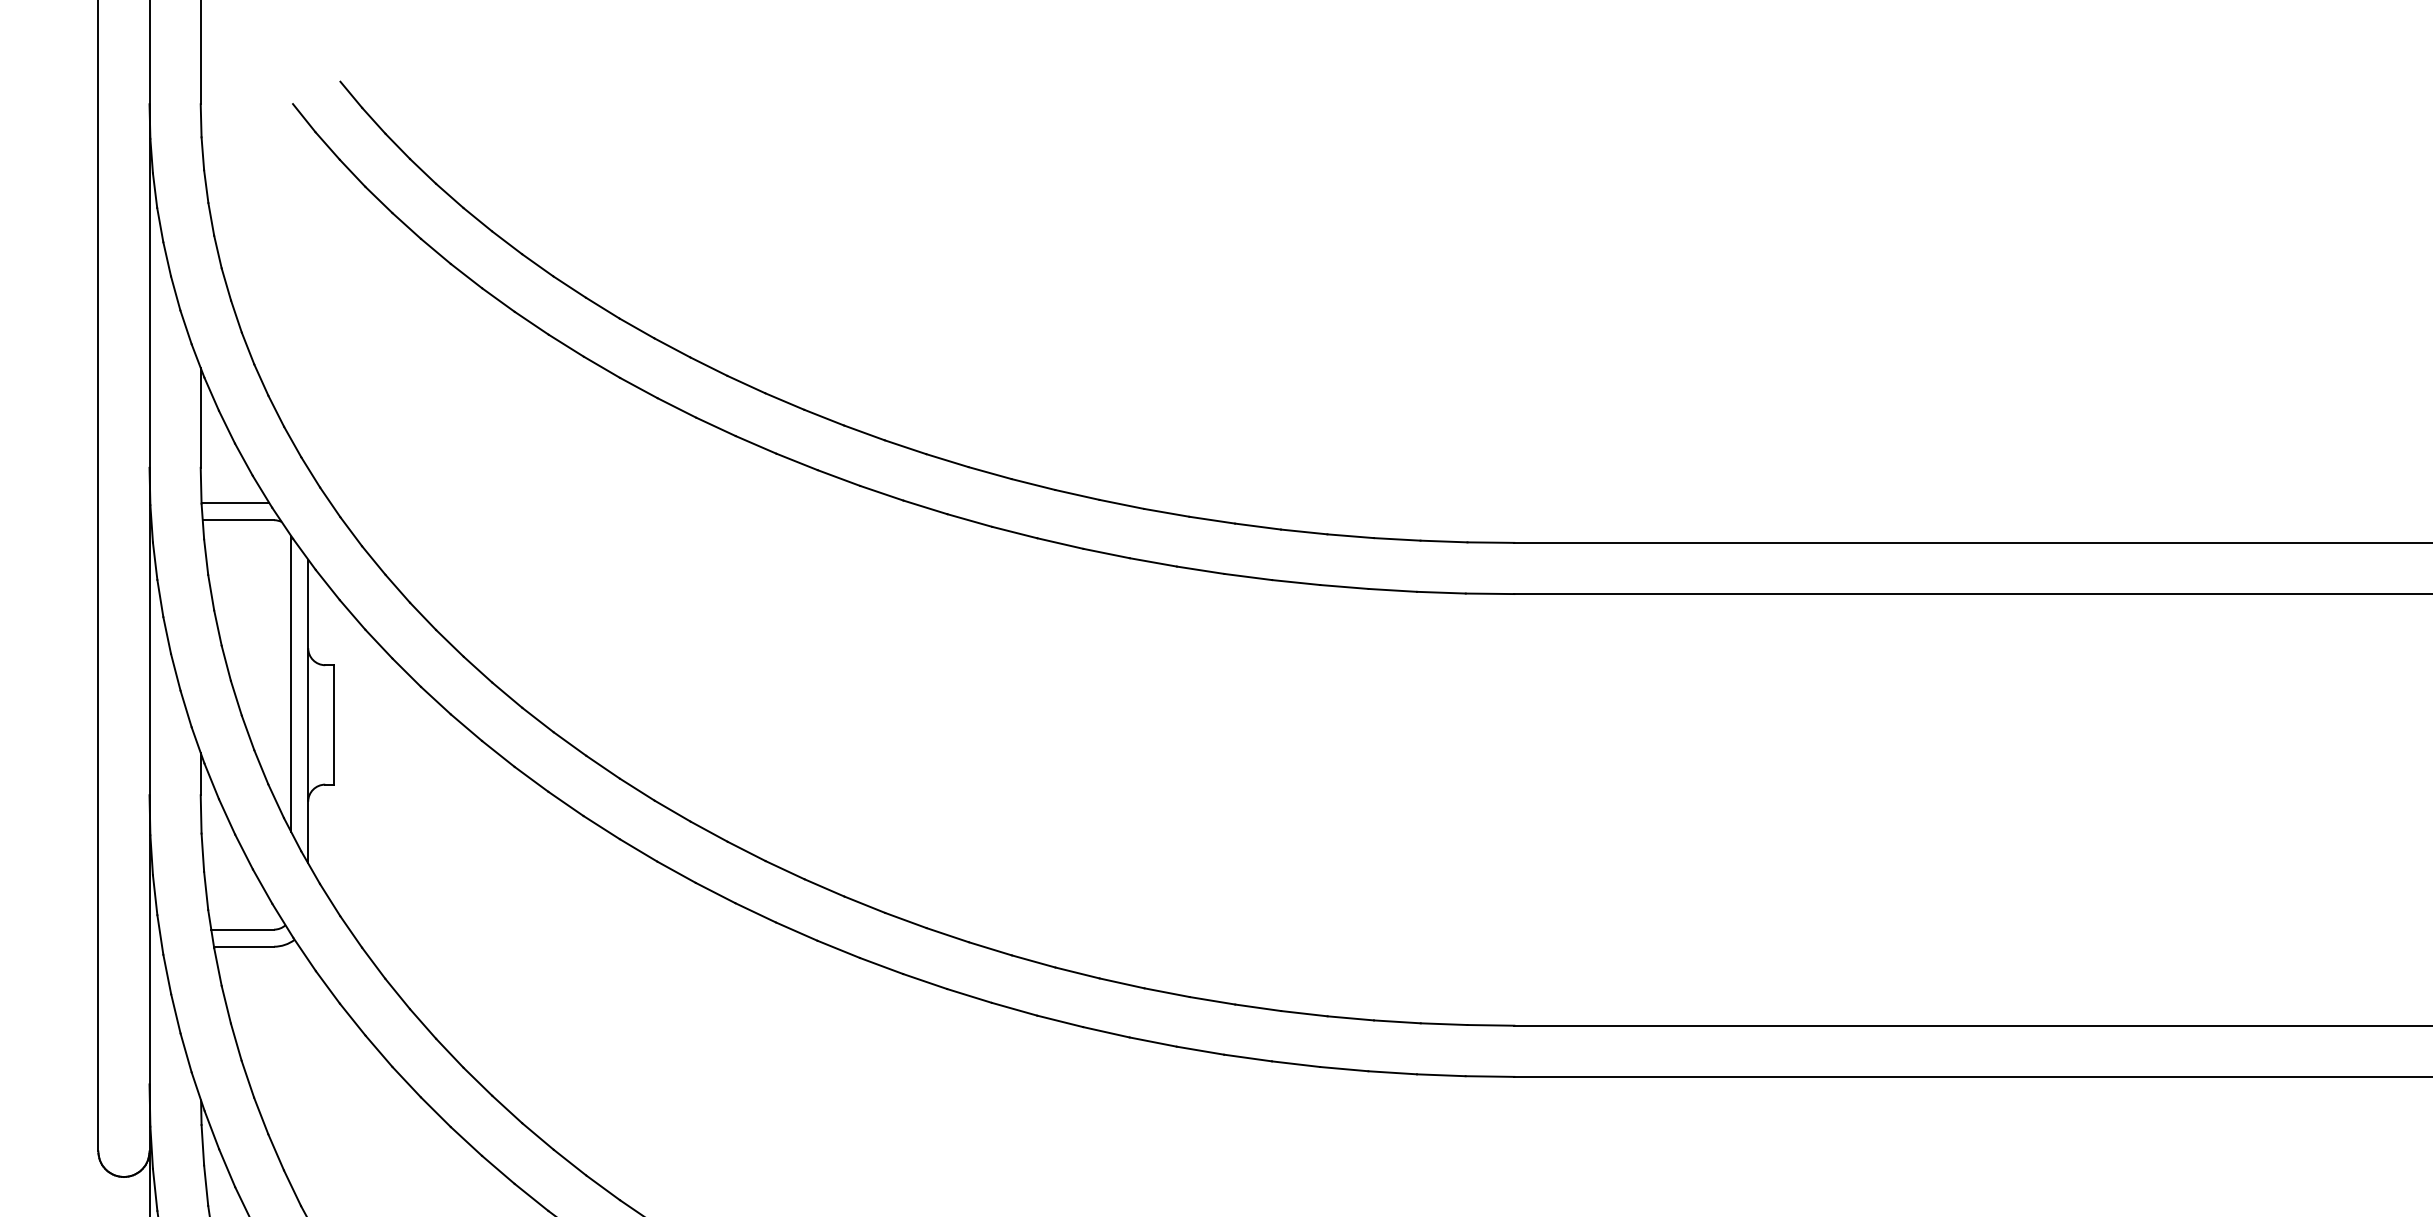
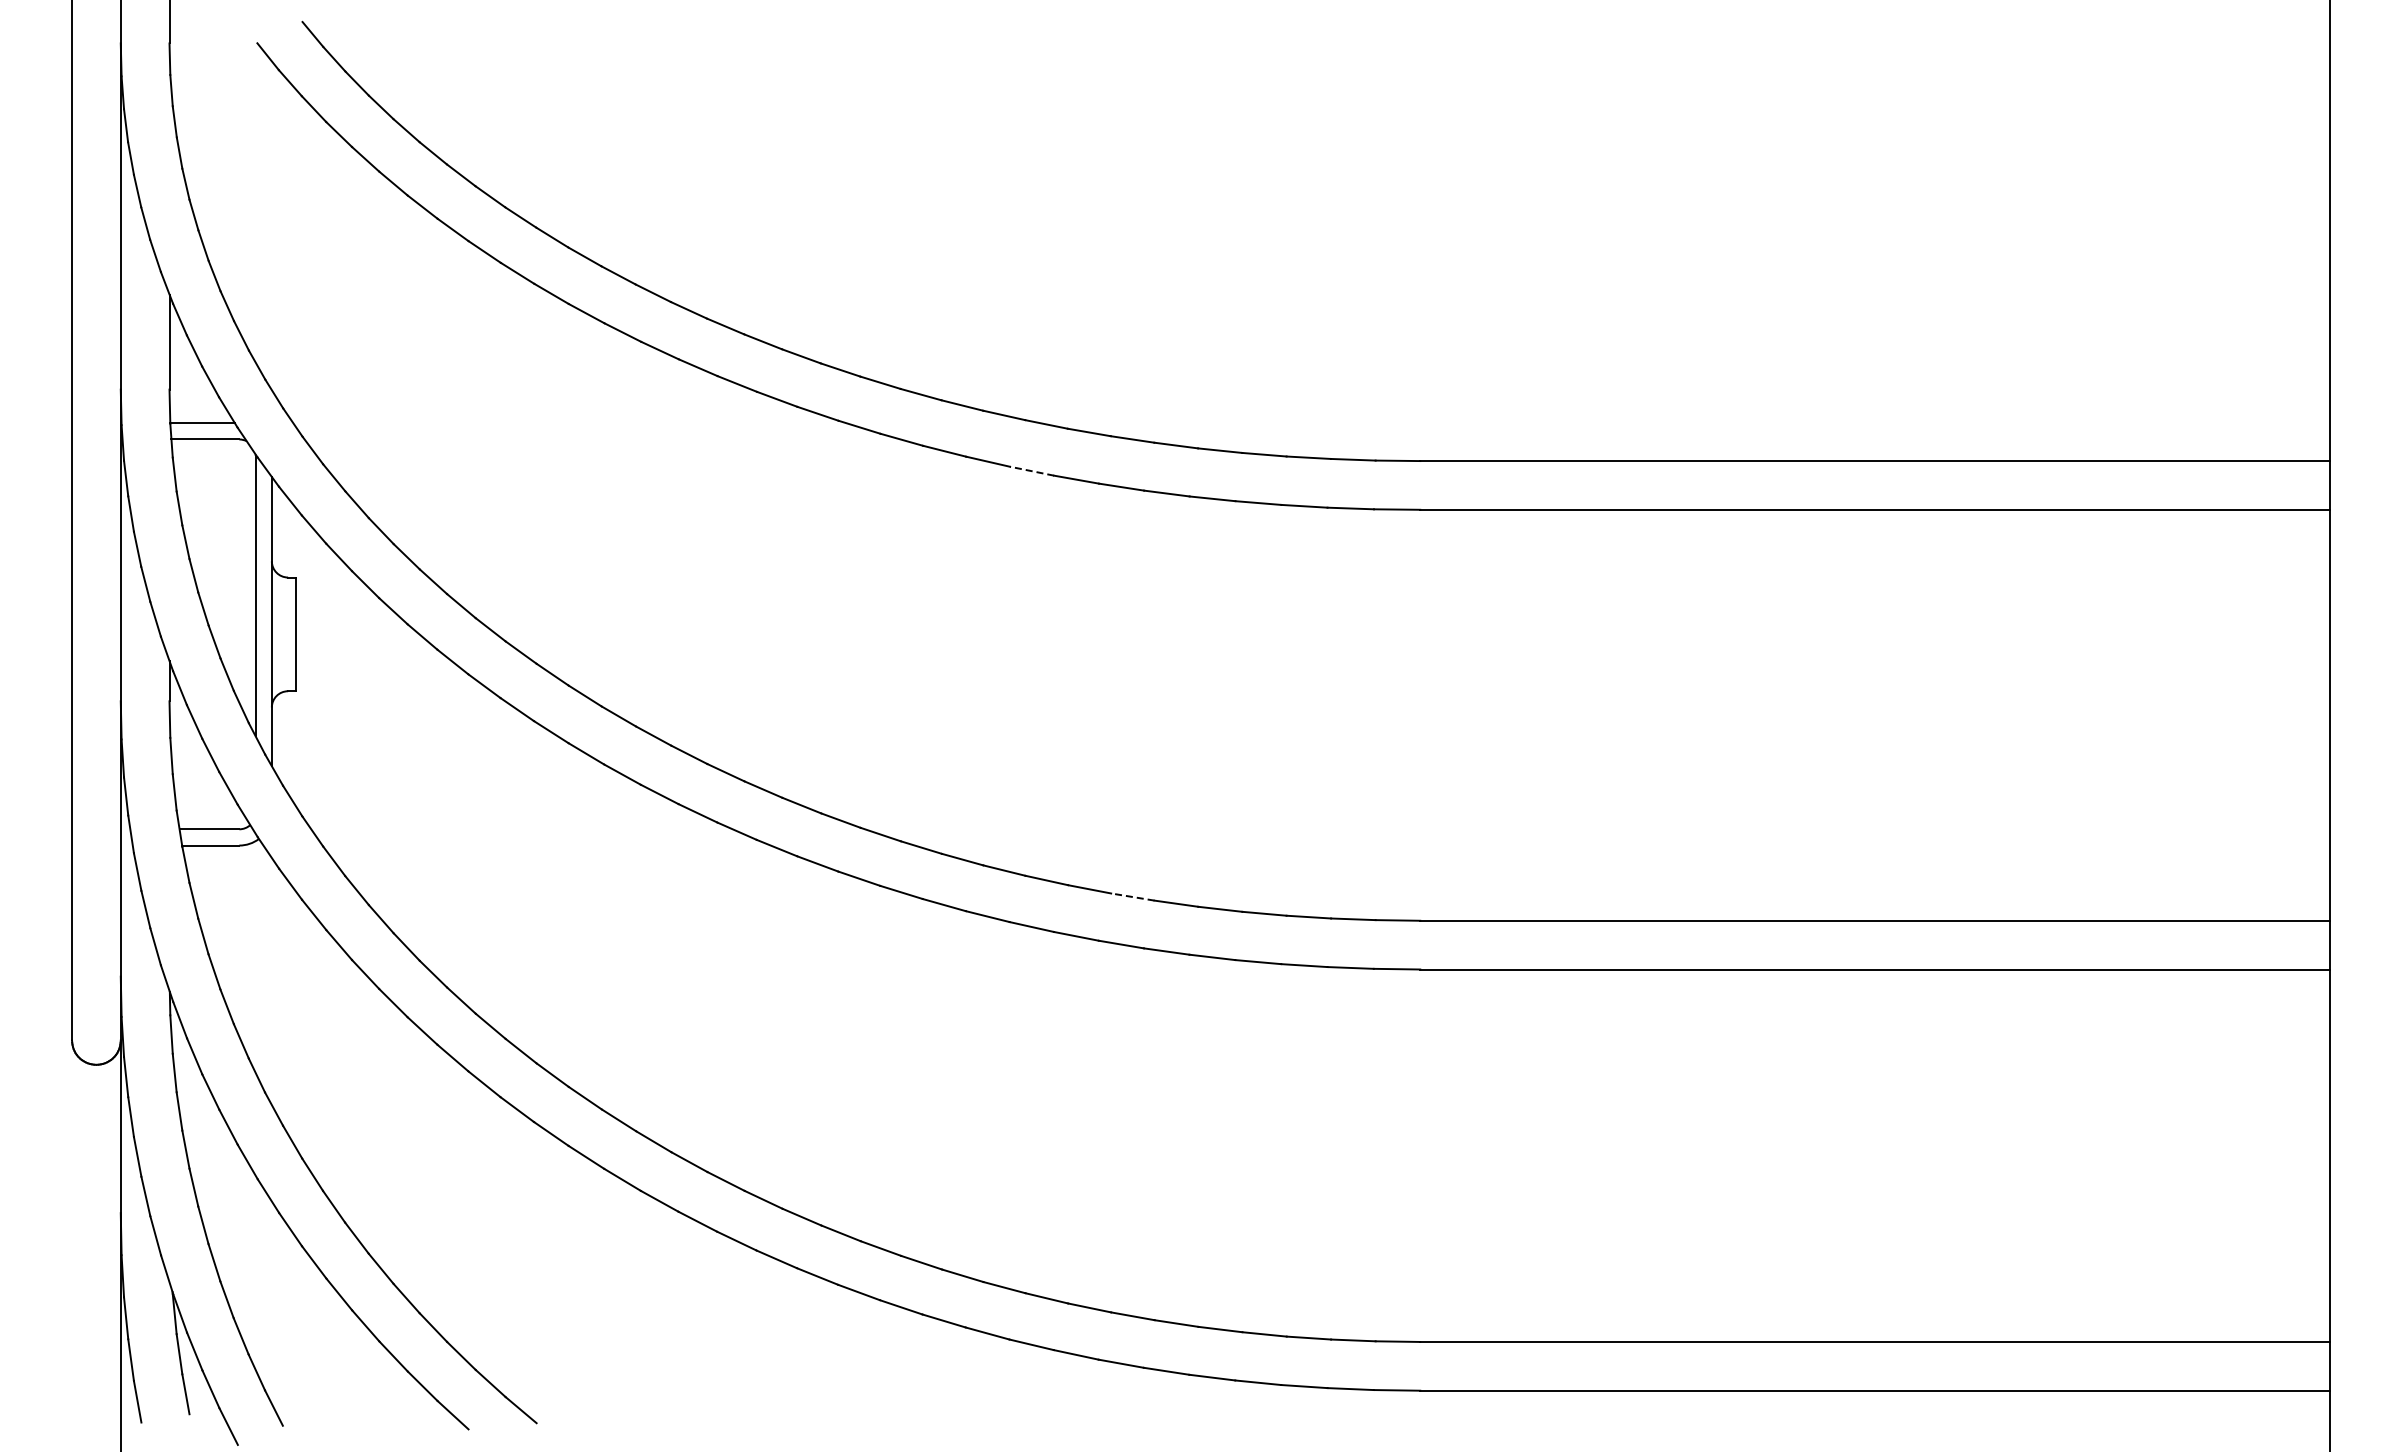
line: (1107, 553) -> (1032, 471), solid -> dashed
line: (1212, 1001) -> (1132, 897), solid -> dashed

